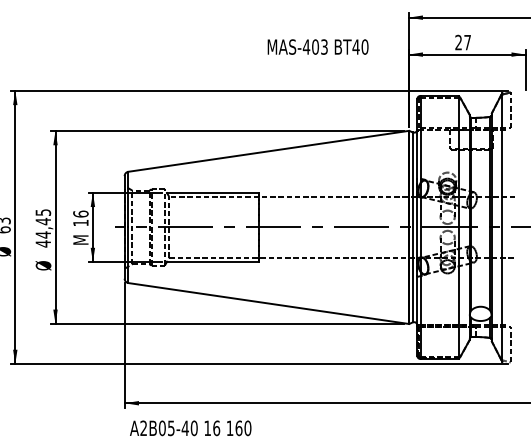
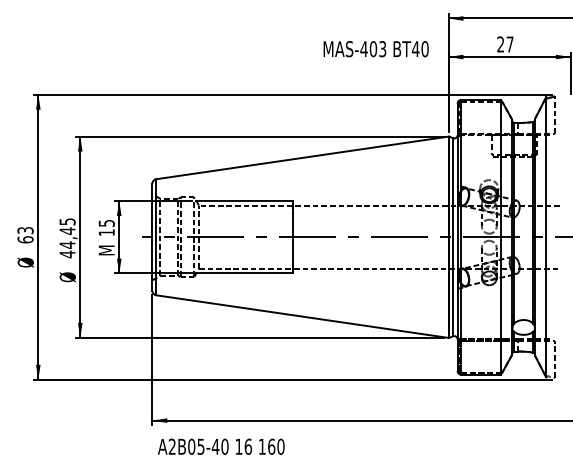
text: (317, 47) -> (375, 49), moved
text: (80, 213) -> (106, 222), 16 -> 15

